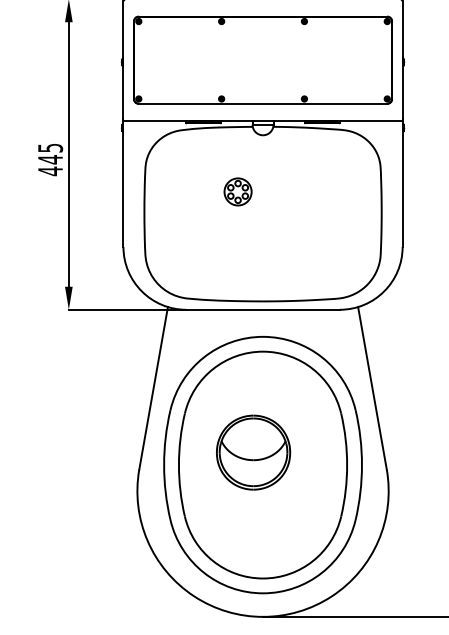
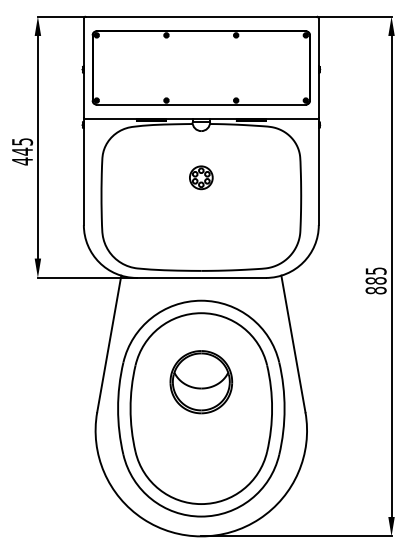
part: (238, 191) -> (201, 177), moved
part: (253, 453) -> (201, 382), moved

